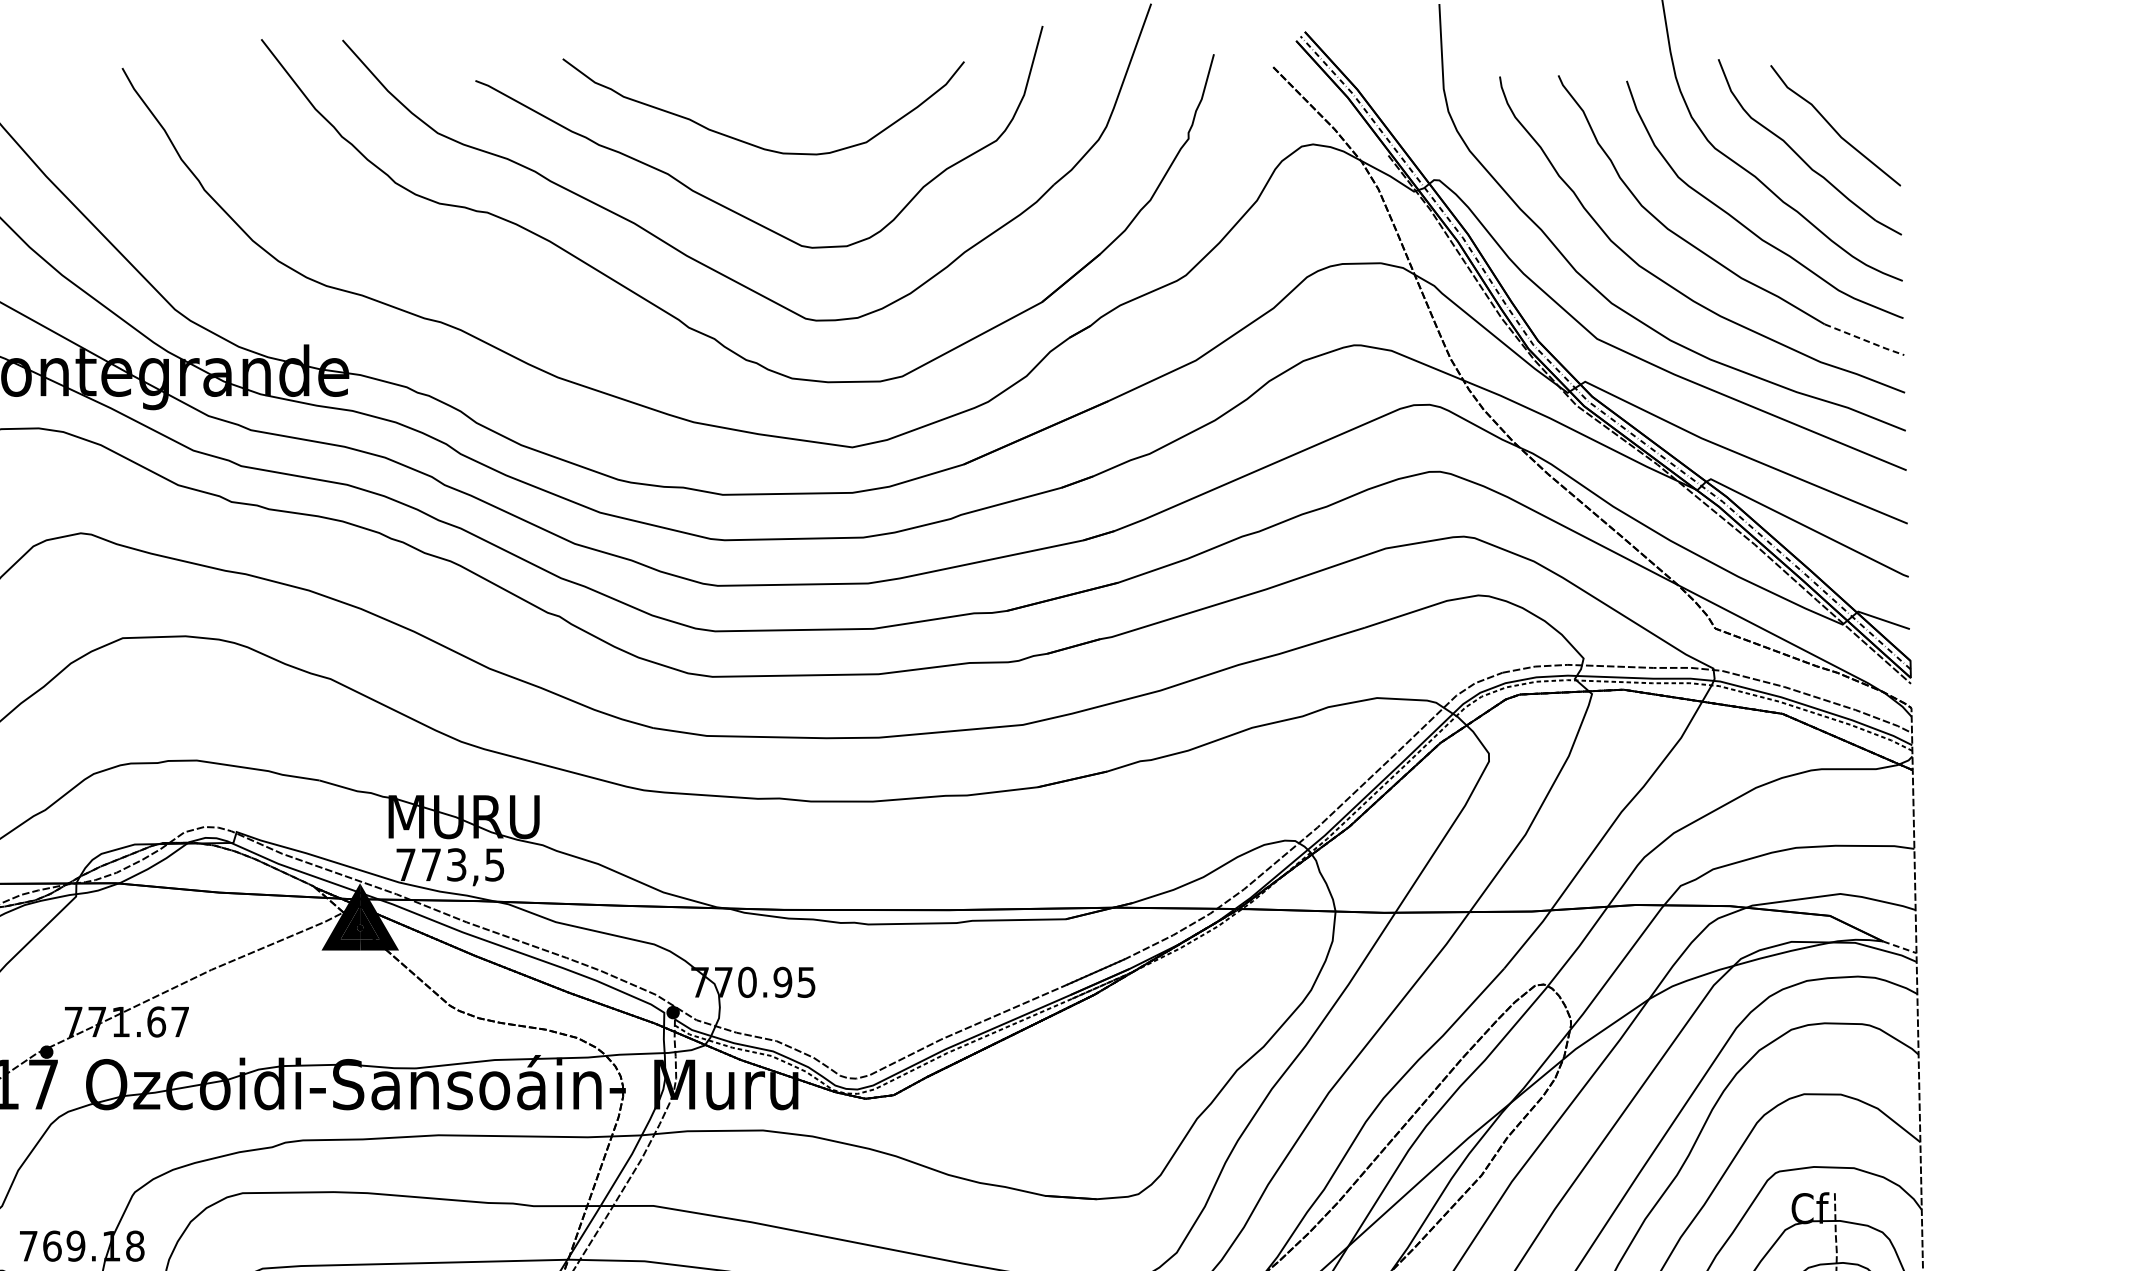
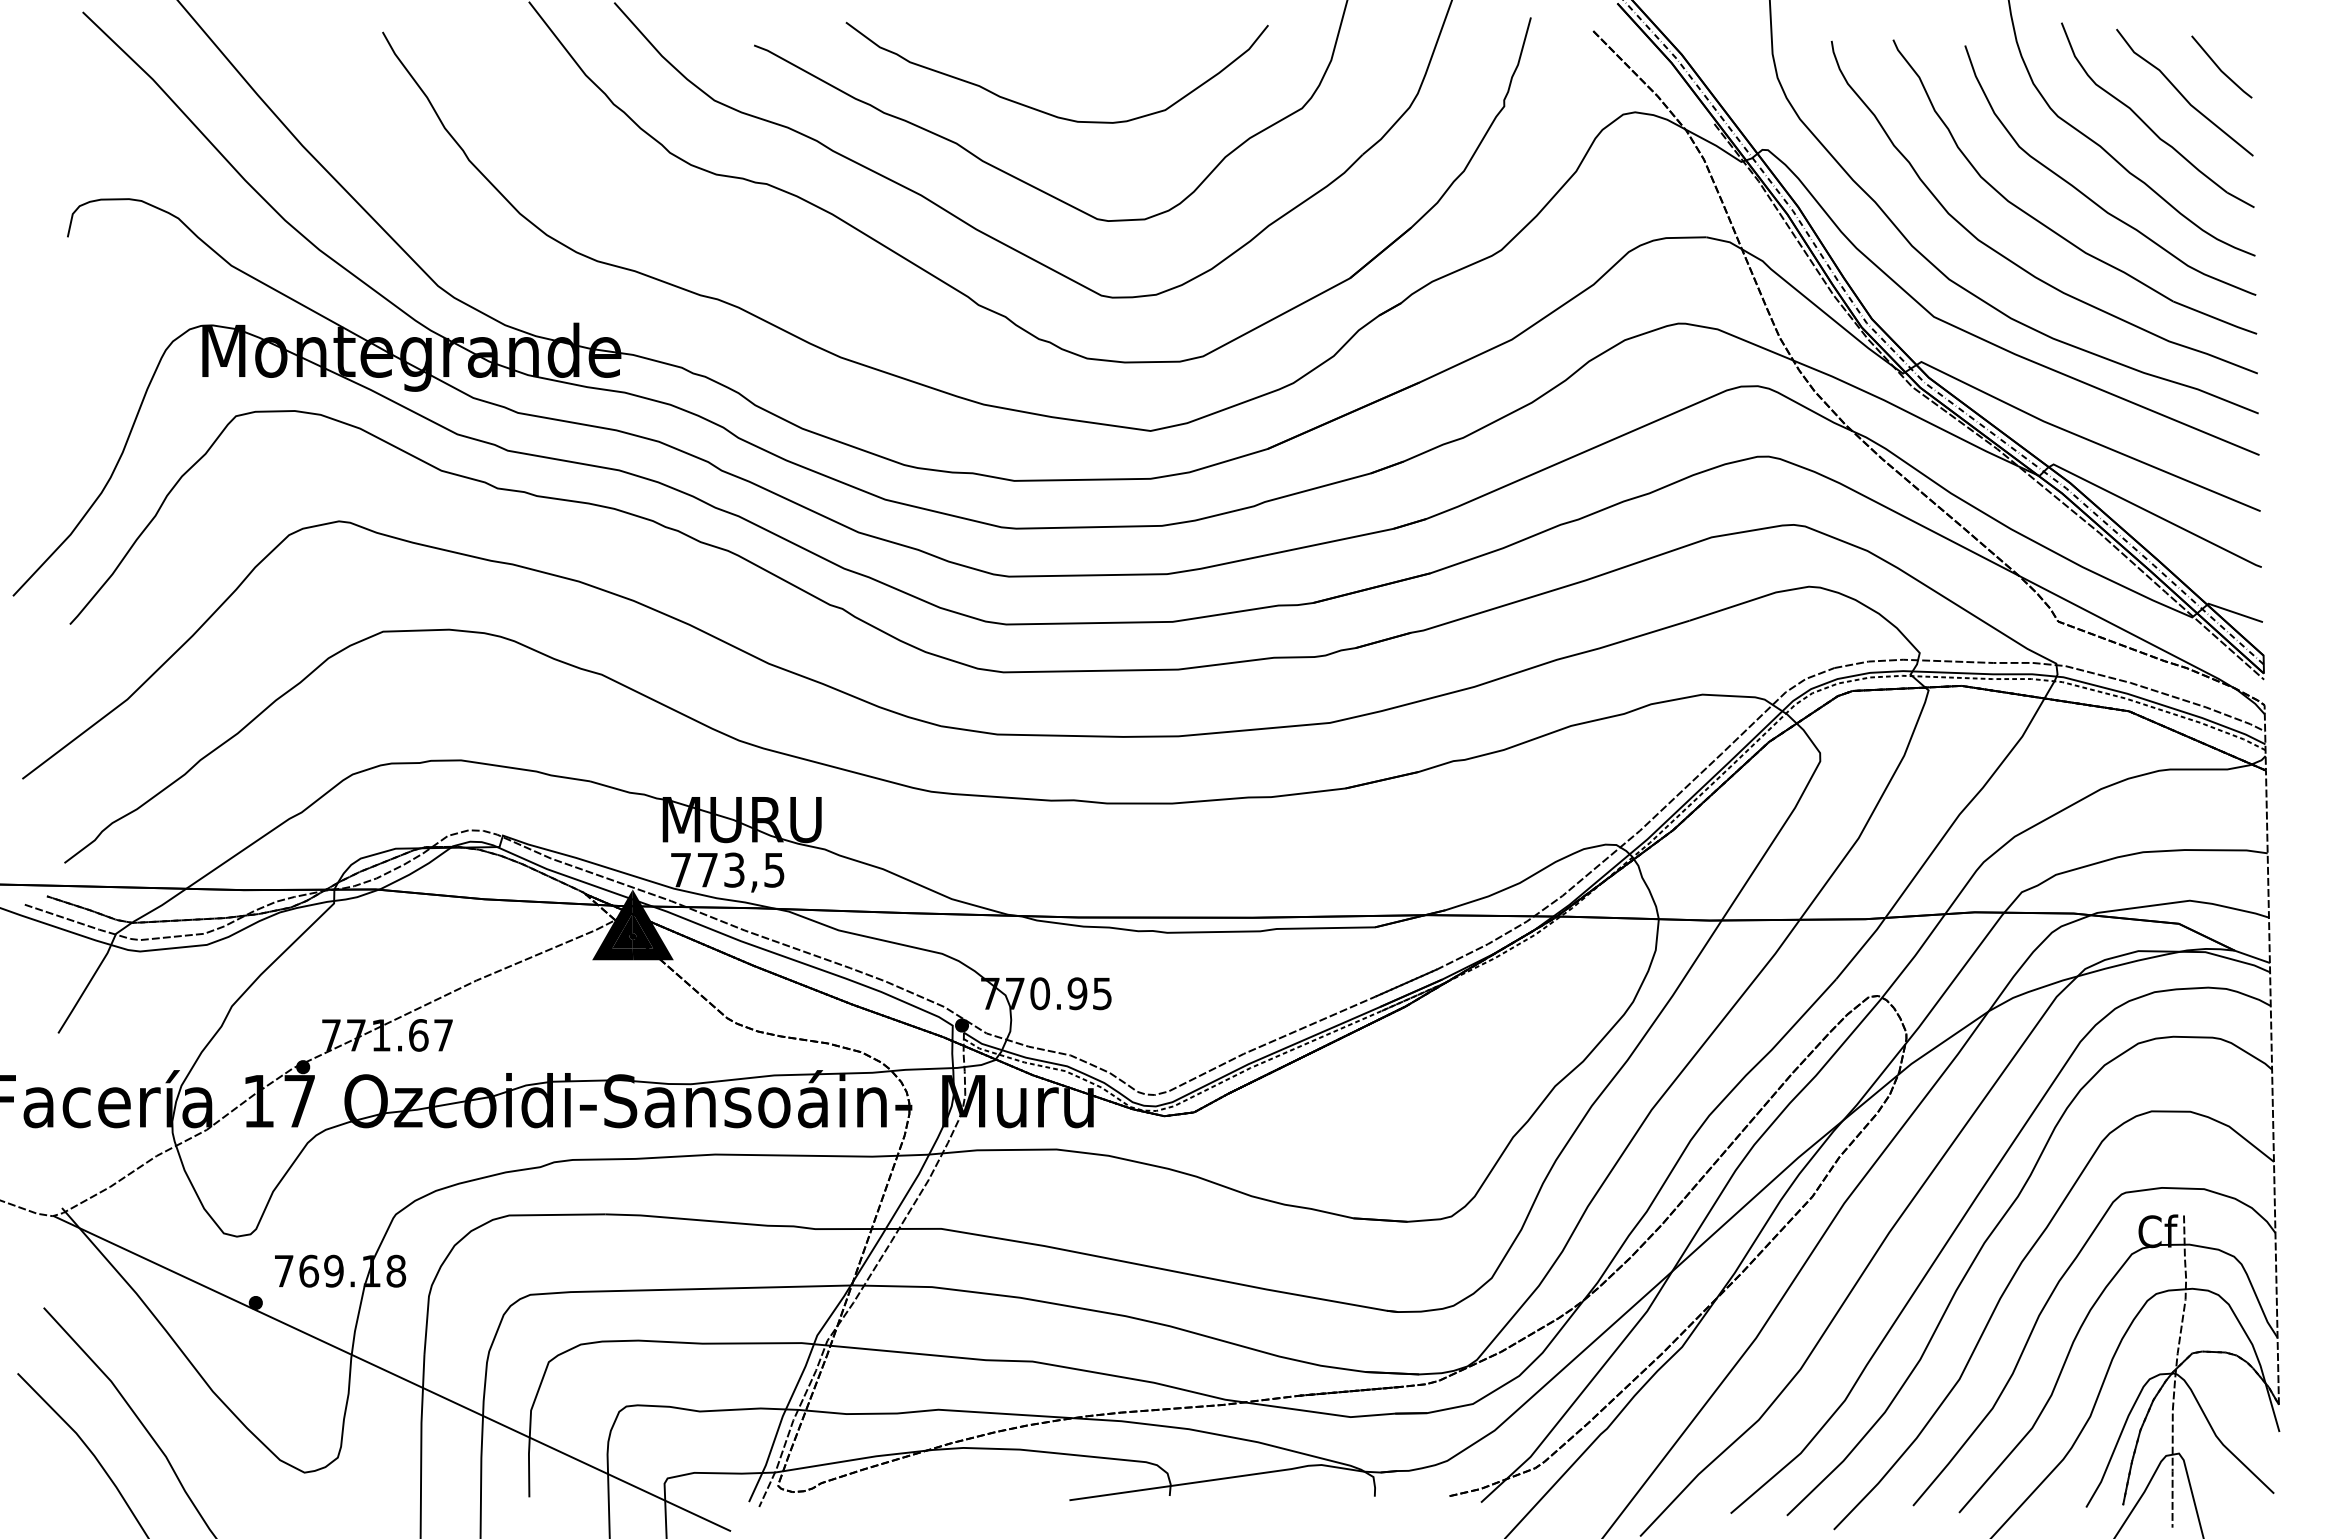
line: (1868, 101) -> (2219, 67), added
line: (1864, 340) -> (2215, 318), dashed -> solid
line: (1900, 947) -> (2253, 957), dashed -> solid

